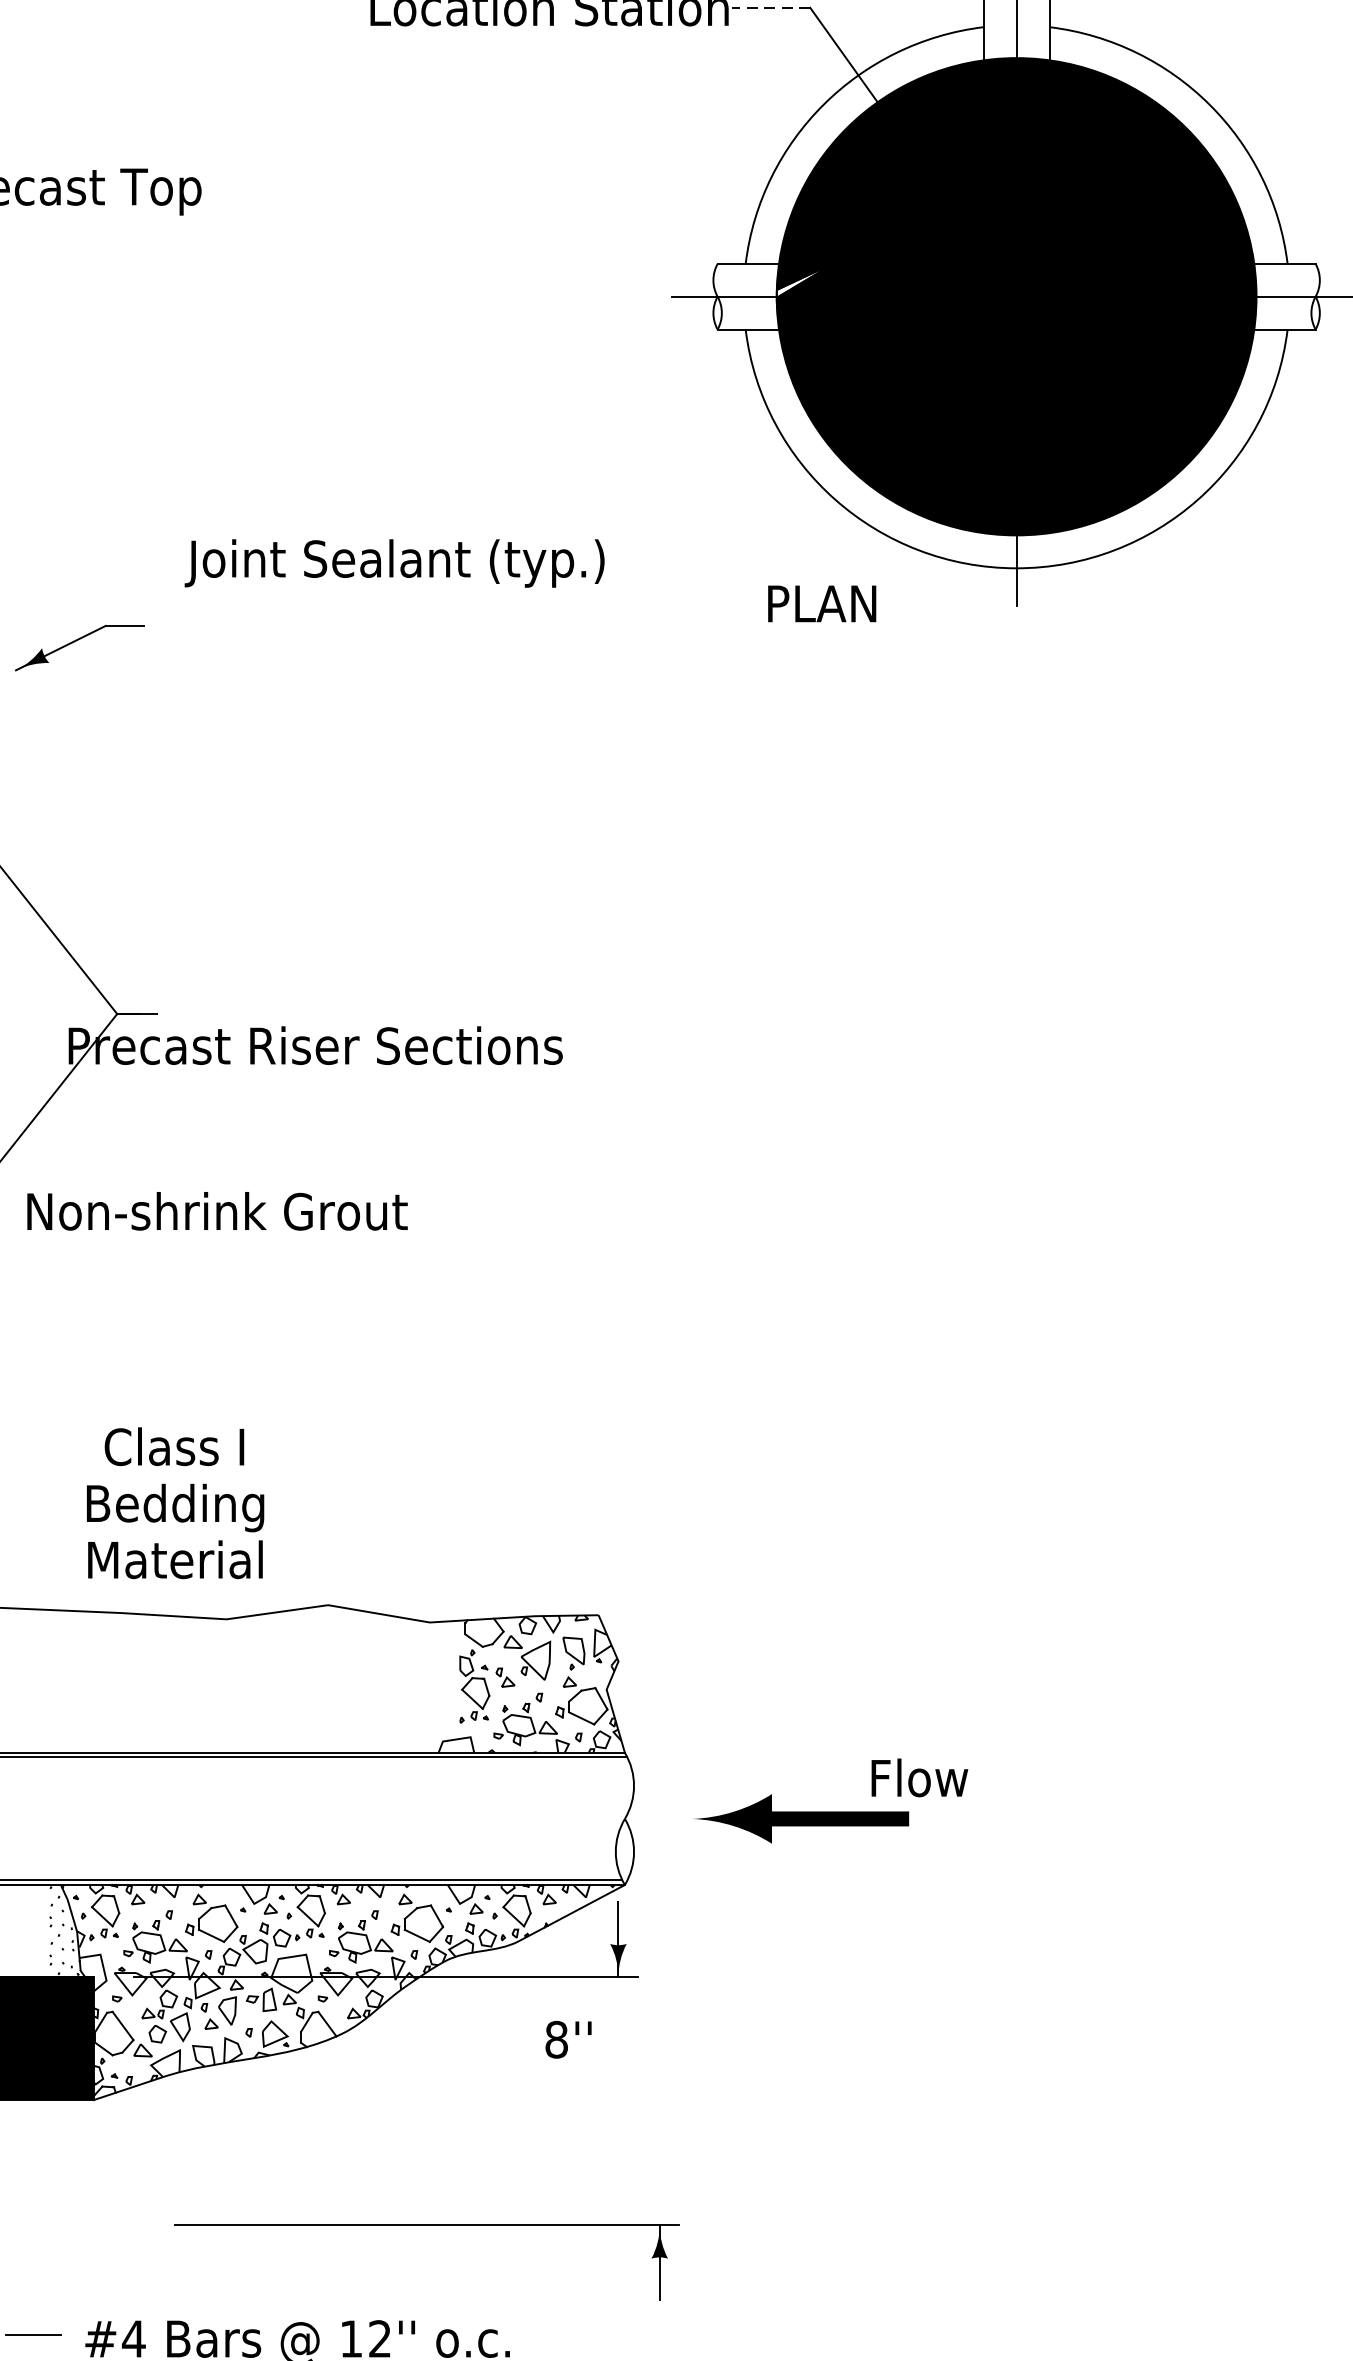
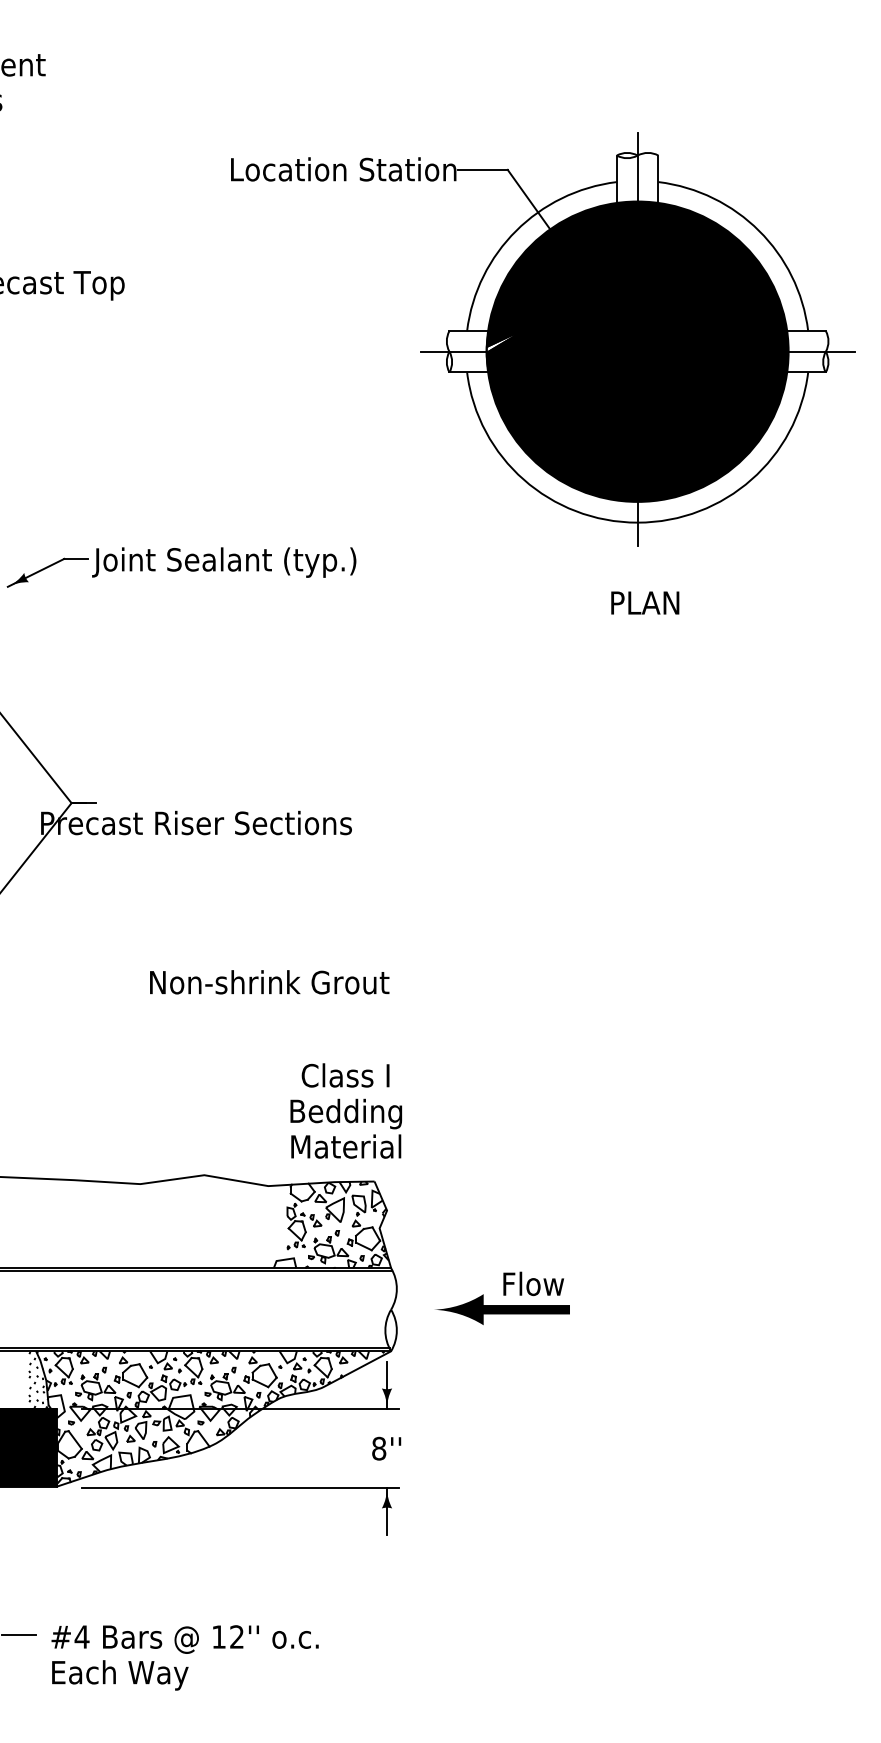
line: (771, 7) -> (483, 169), dashed -> solid
text: (395, 563) -> (224, 562), moved
text: (822, 603) -> (645, 602), moved
text: (217, 1211) -> (269, 982), moved
text: (174, 1502) -> (345, 1110), moved
text: (919, 1777) -> (533, 1283), moved
text: (568, 2039) -> (386, 1448), moved
part: (426, 2226) -> (240, 1488), moved

